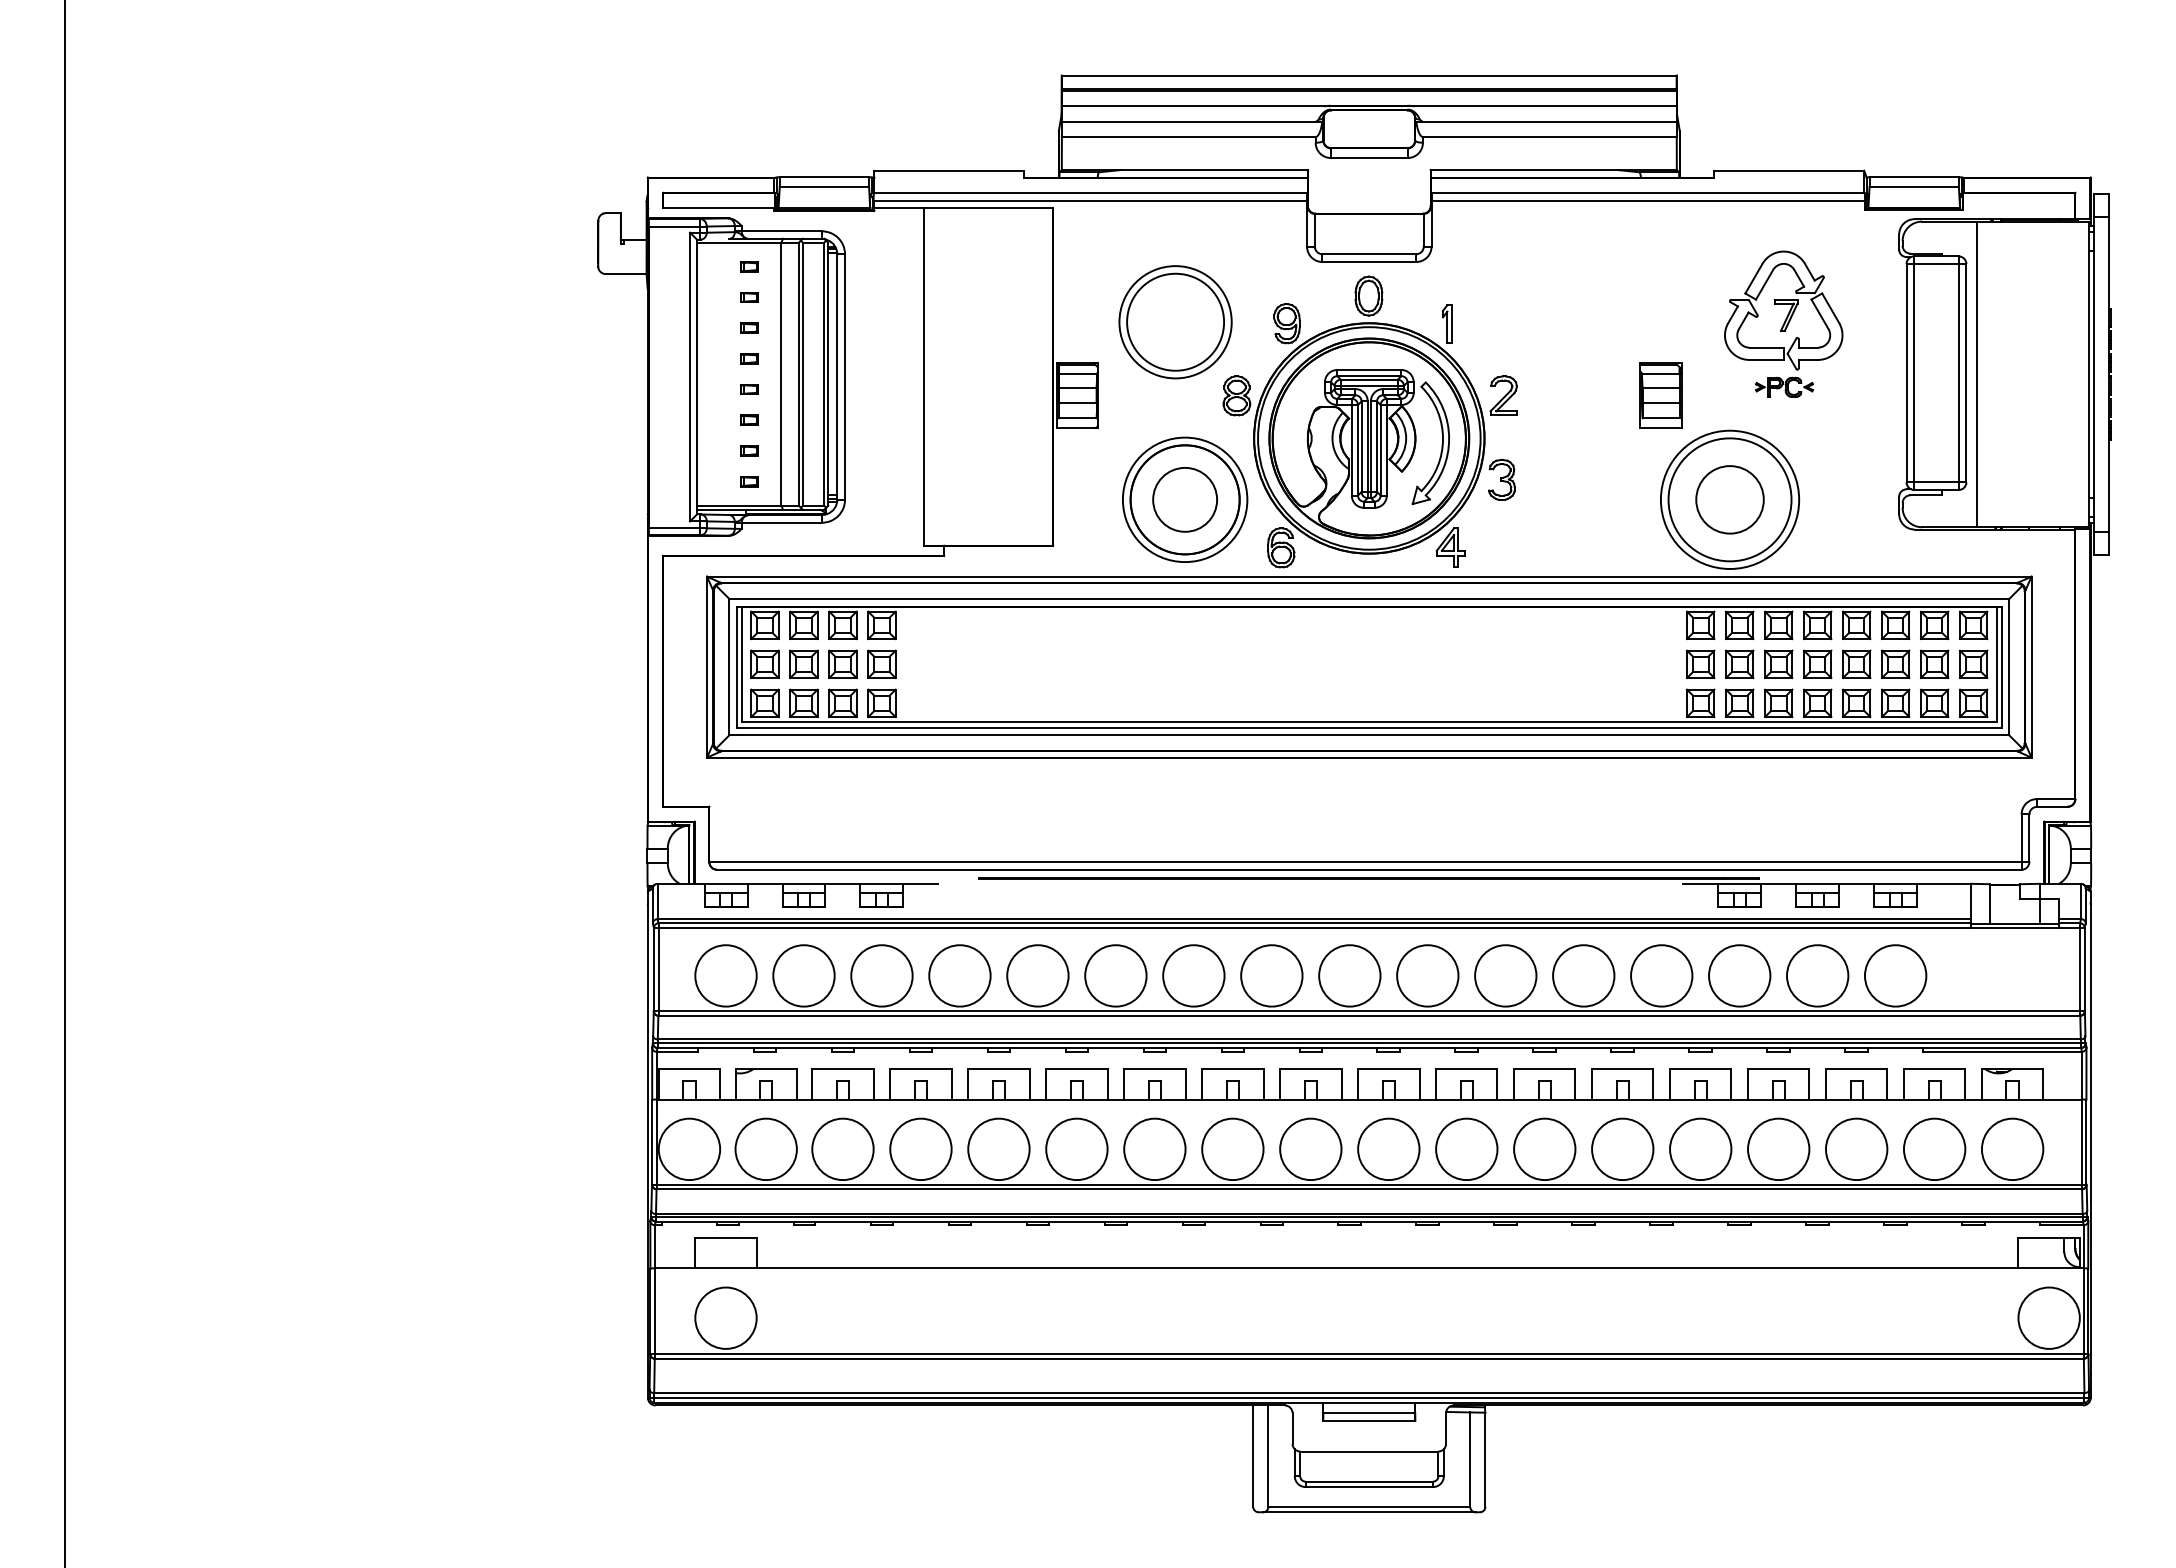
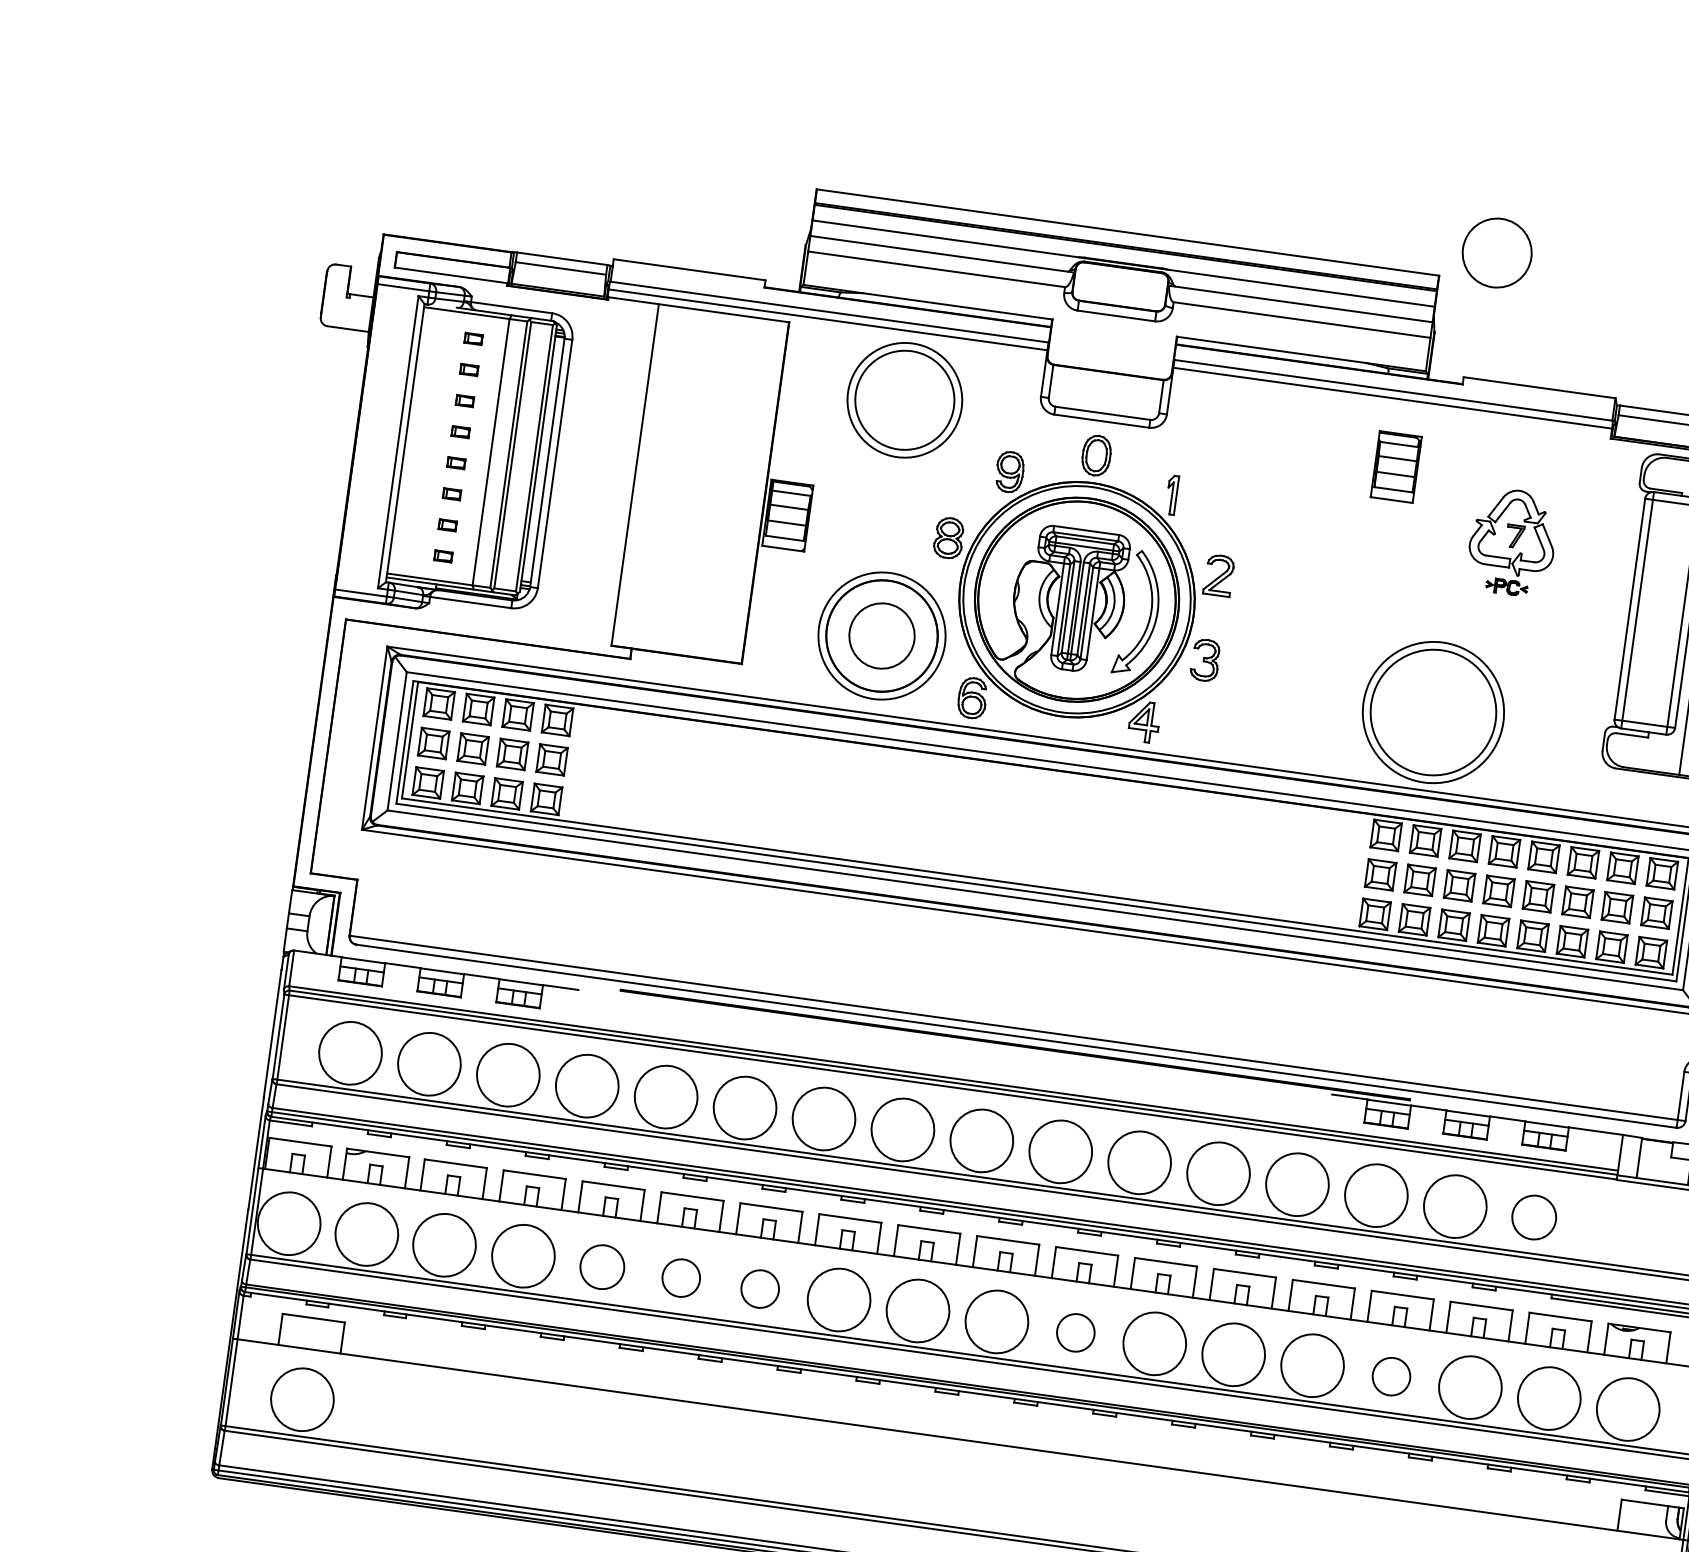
part: (1175, 322) -> (904, 400), moved
part: (1783, 323) -> (1512, 541), size x0.7
part: (1660, 395) -> (1395, 466), moved
circle: (1729, 499) -> (1496, 252), moved
circle: (1895, 975) -> (1534, 1217), size x0.7
circle: (998, 1149) -> (601, 1267), size x0.7
circle: (1076, 1149) -> (680, 1278), size x0.6
circle: (1154, 1149) -> (759, 1289), size x0.6
circle: (1466, 1149) -> (1075, 1332), size x0.6
circle: (1778, 1149) -> (1391, 1376), size x0.6

